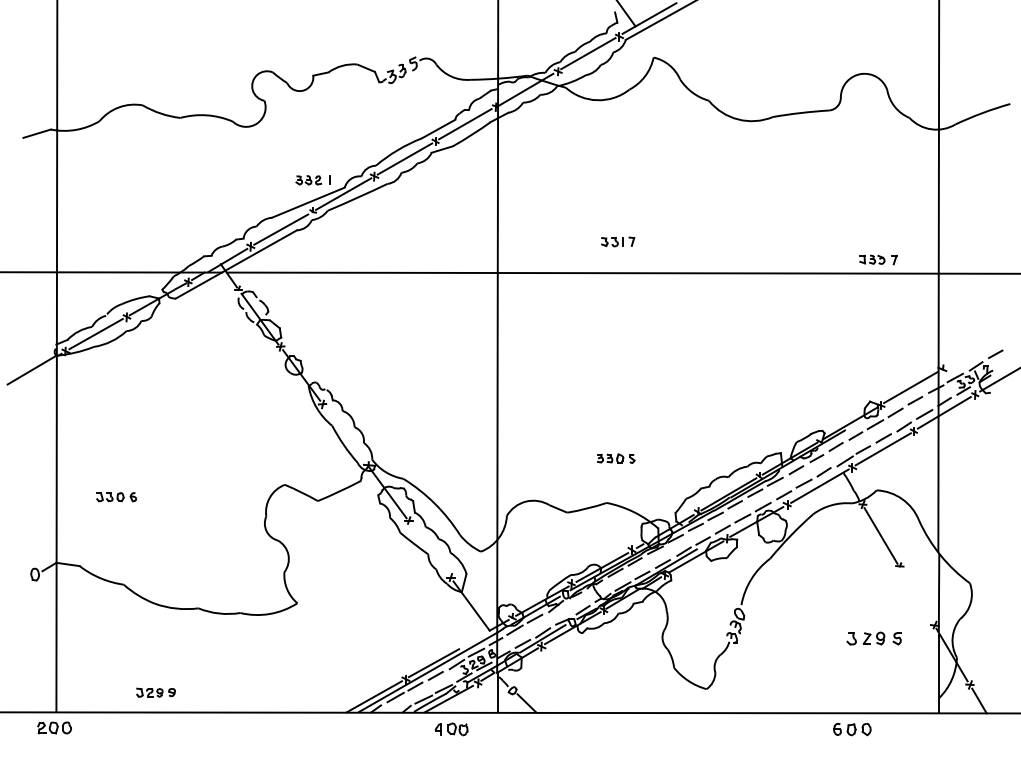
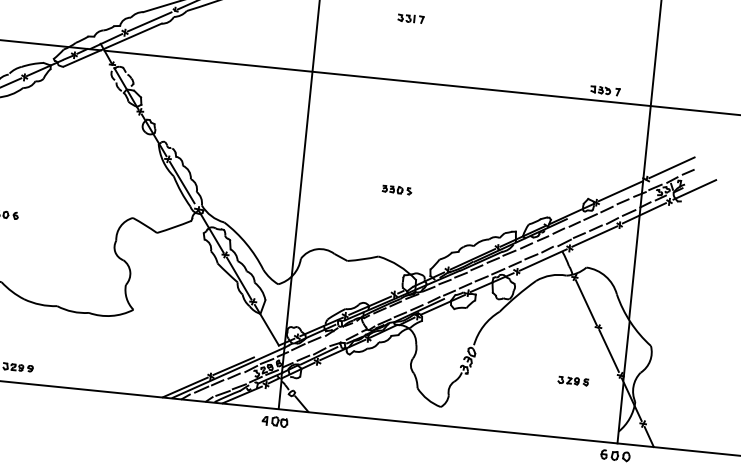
part: (618, 241) -> (411, 18), moved
line: (973, 350) -> (671, 167), added
line: (343, 432) -> (181, 182), added
part: (616, 458) -> (397, 189), moved
line: (429, 548) -> (239, 277), added
line: (916, 594) -> (609, 350), added
part: (874, 638) -> (573, 381), size x0.71
part: (451, 729) -> (275, 421), moved
part: (852, 729) -> (615, 455), moved

